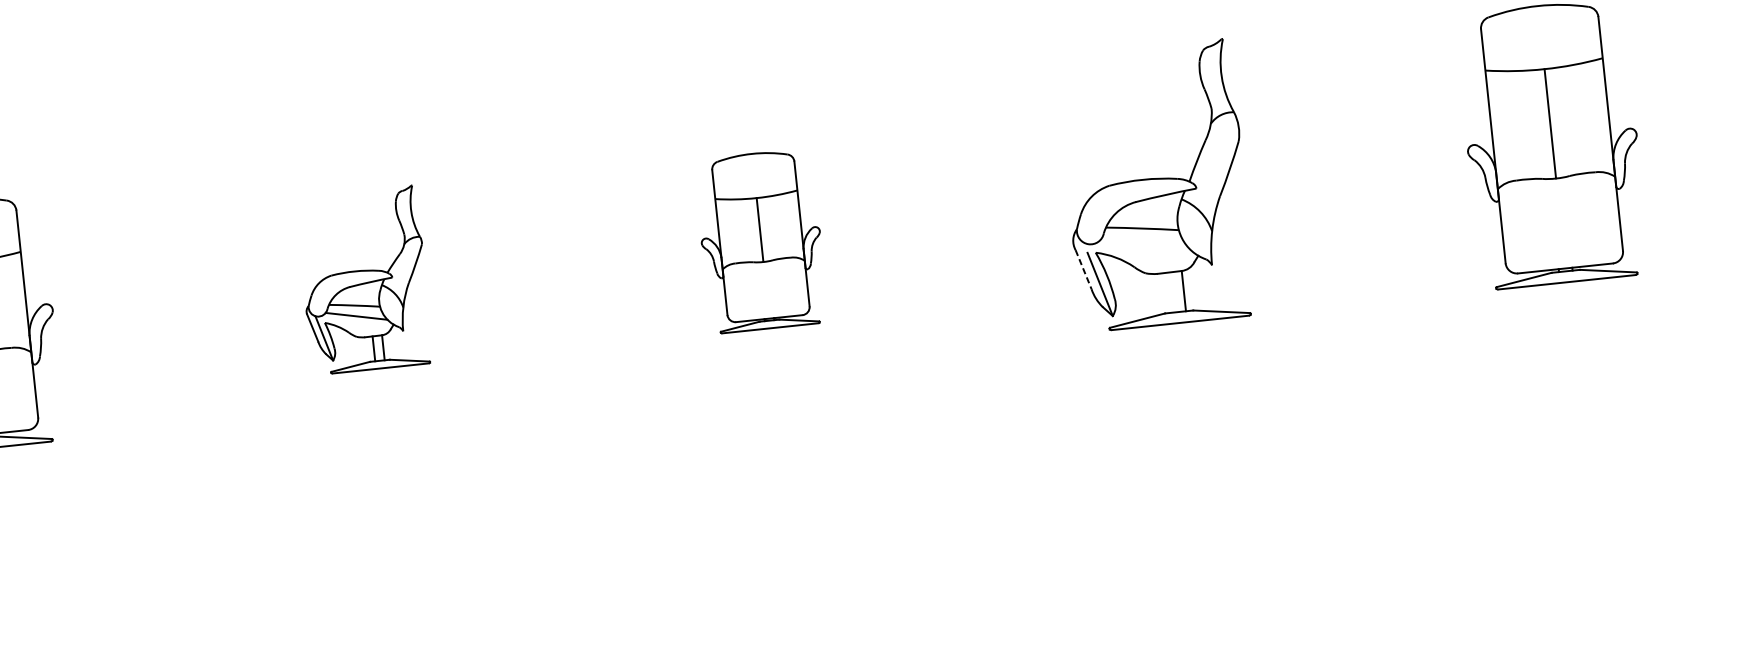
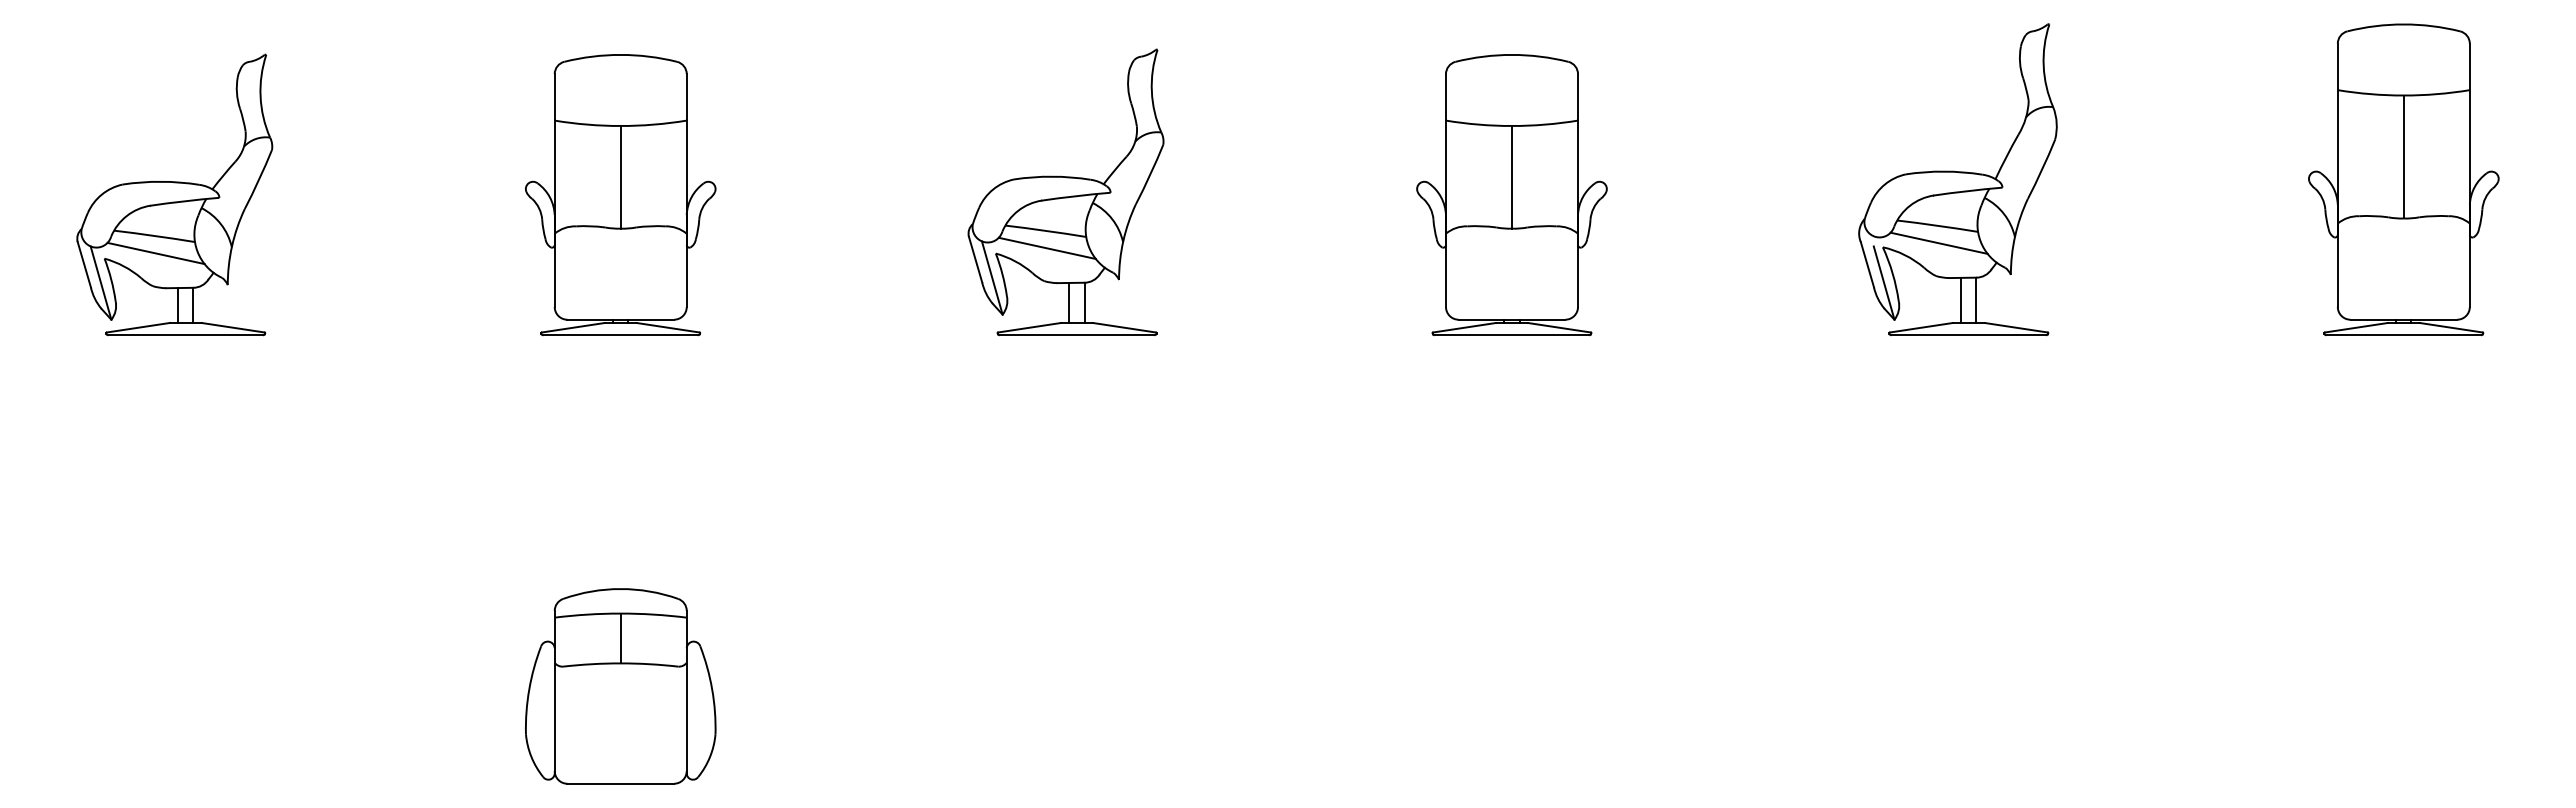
part: (760, 241) -> (1511, 195), size x1.43
line: (1144, 243) -> (1938, 242), added
line: (1083, 269) -> (1867, 264), dashed -> solid
part: (364, 280) -> (1065, 192), size x1.43
line: (1170, 291) -> (1961, 299), added

